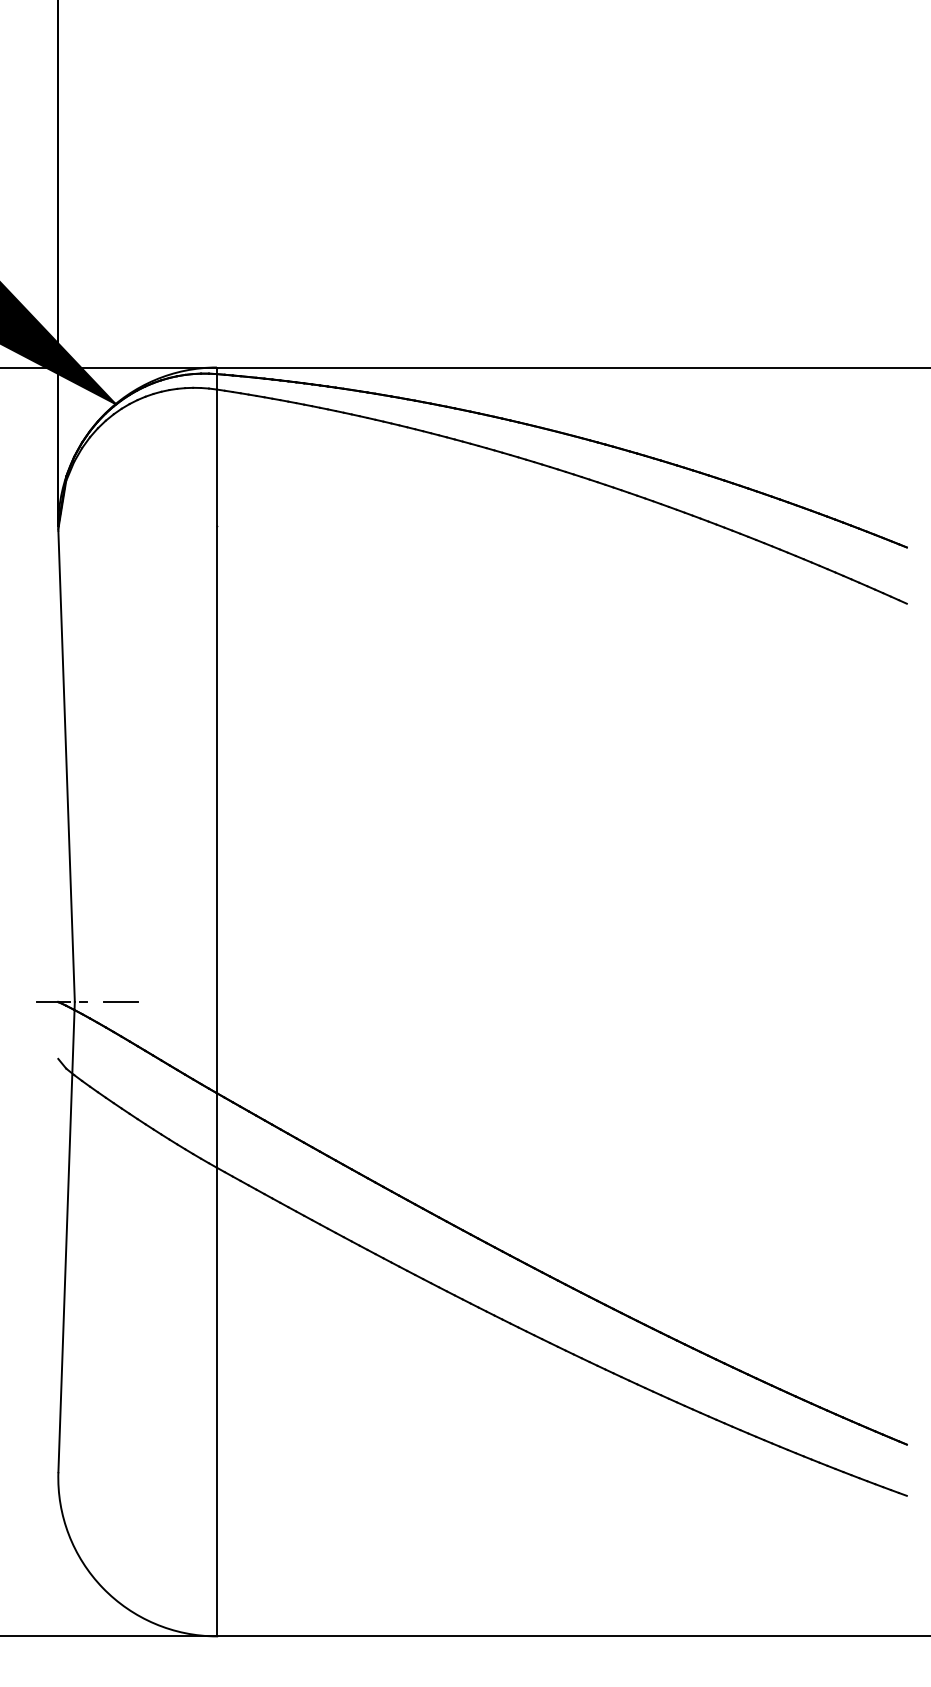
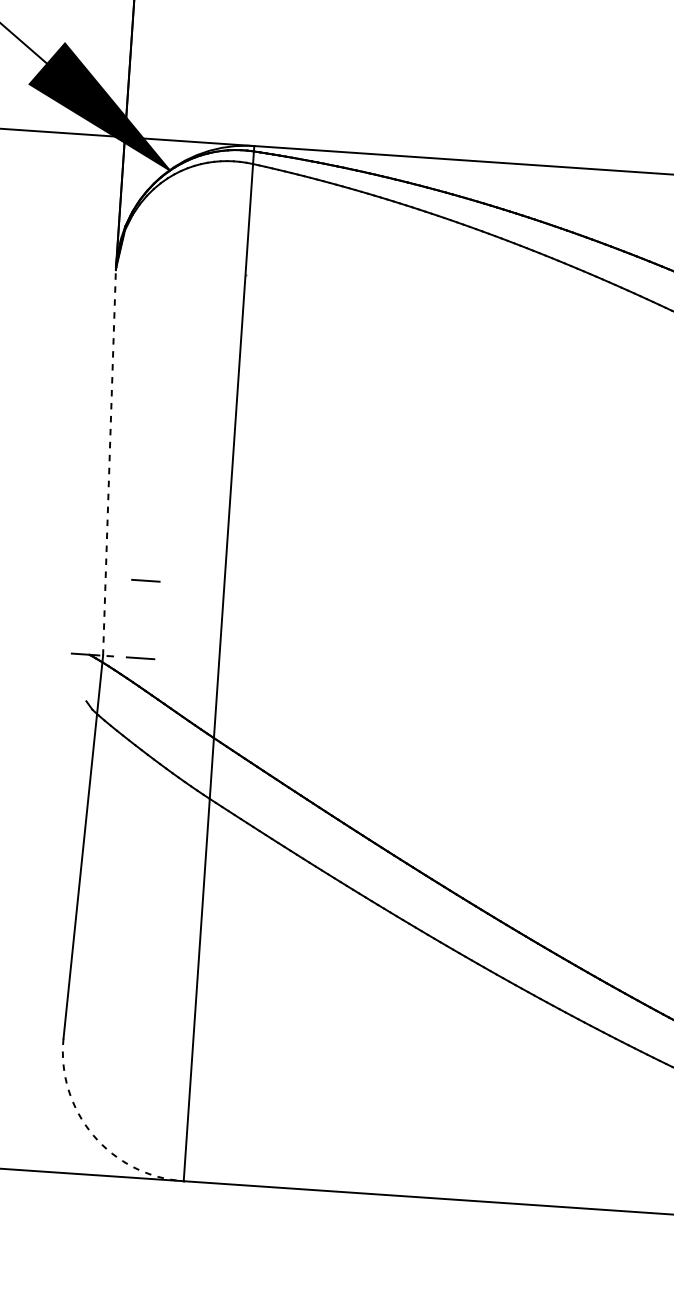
line: (66, 766) -> (109, 463), solid -> dashed
line: (120, 906) -> (145, 580), added
arc: (102, 1587) -> (93, 1134), solid -> dashed

